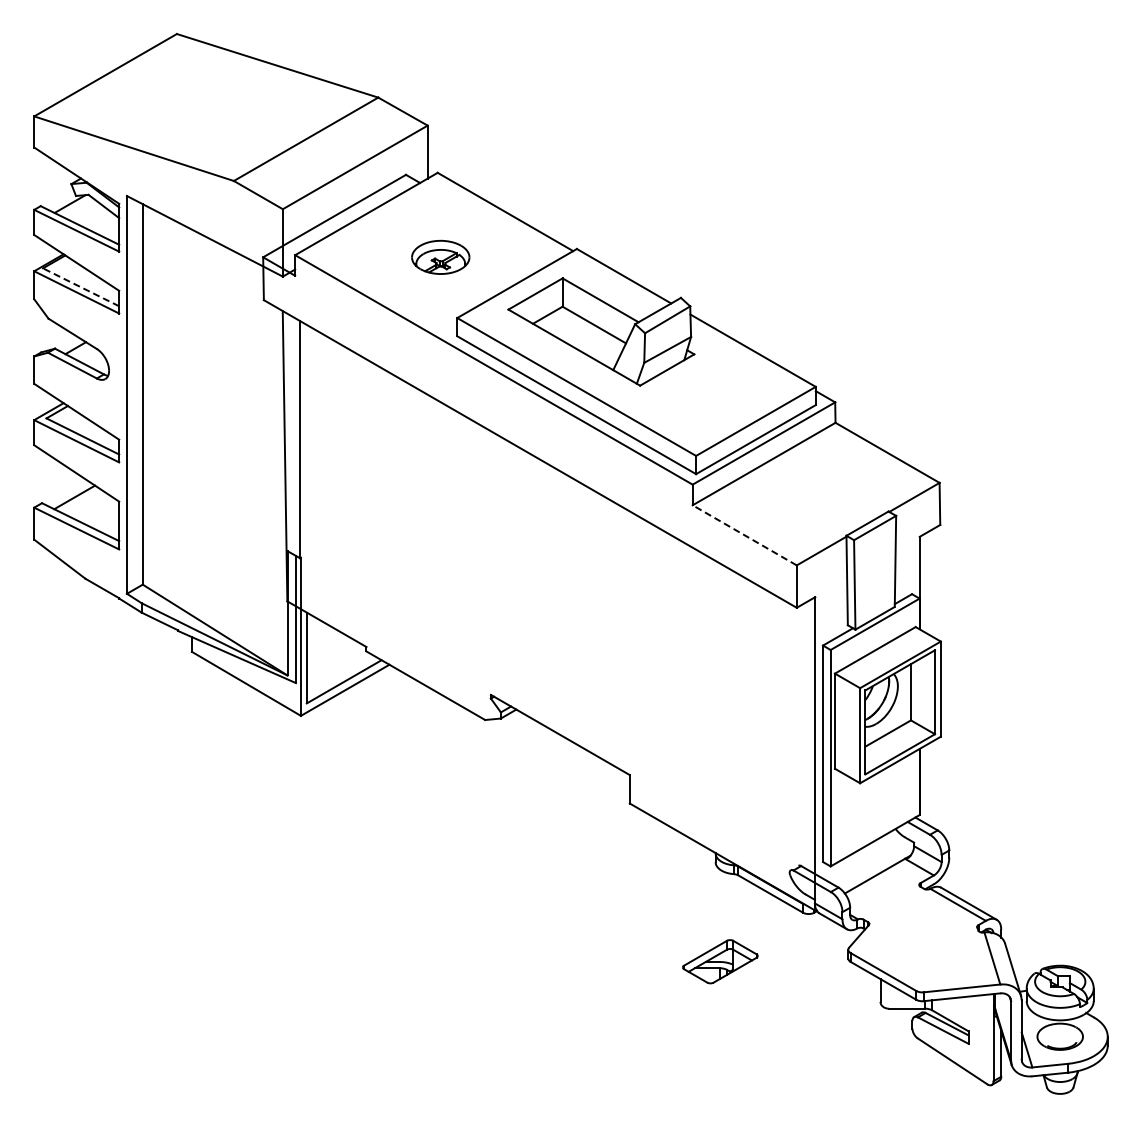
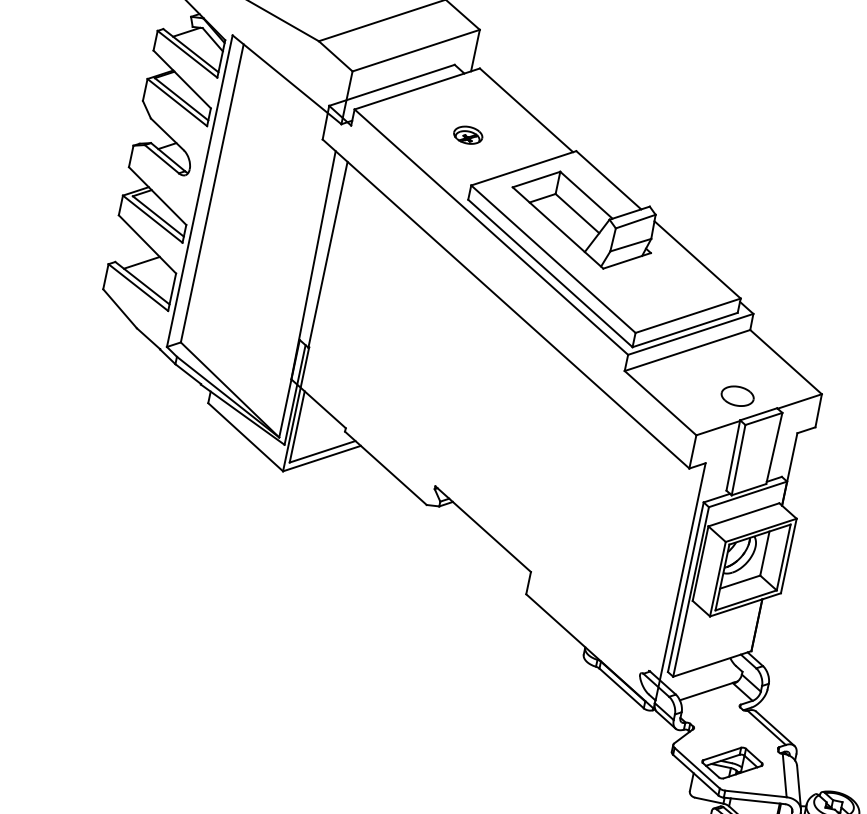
part: (440, 257) -> (468, 135), size x0.62
line: (81, 287) -> (181, 99), dashed -> solid
part: (837, 506) -> (737, 395), added
line: (744, 535) -> (660, 403), dashed -> solid
part: (720, 961) -> (732, 762), moved

